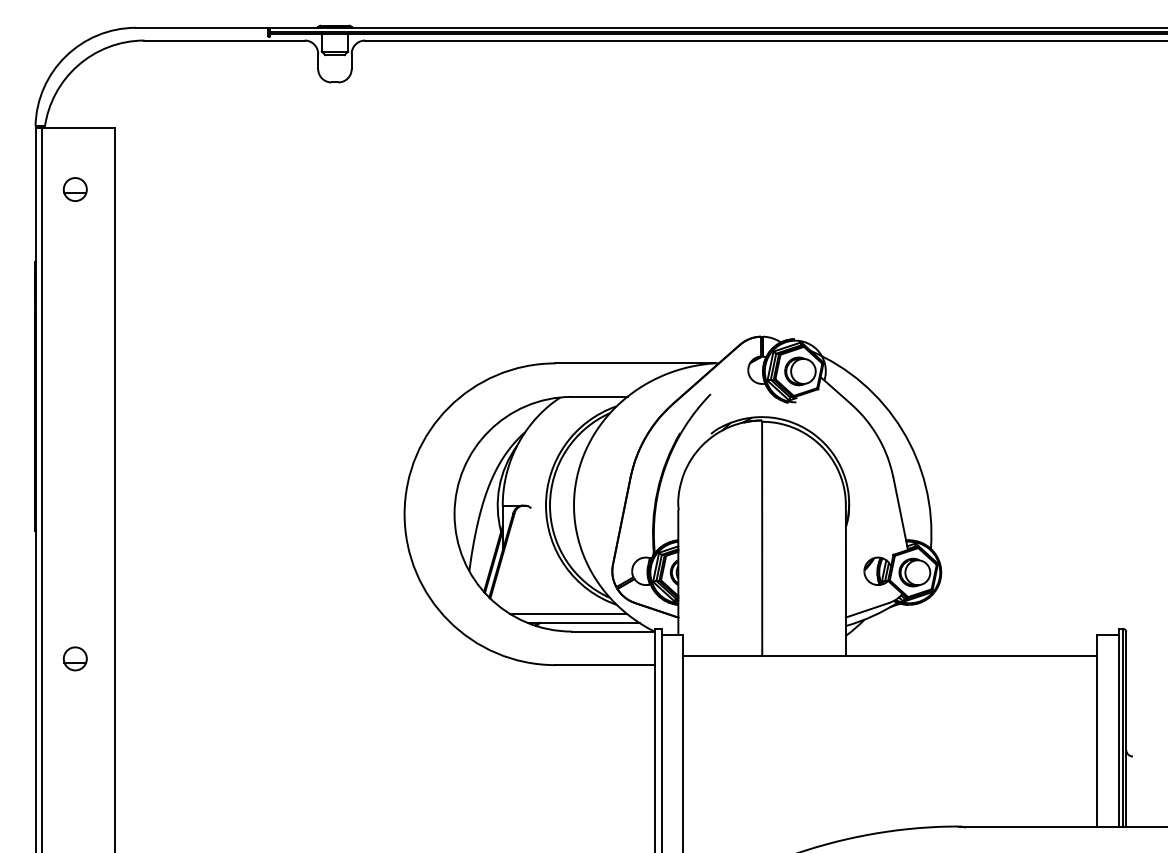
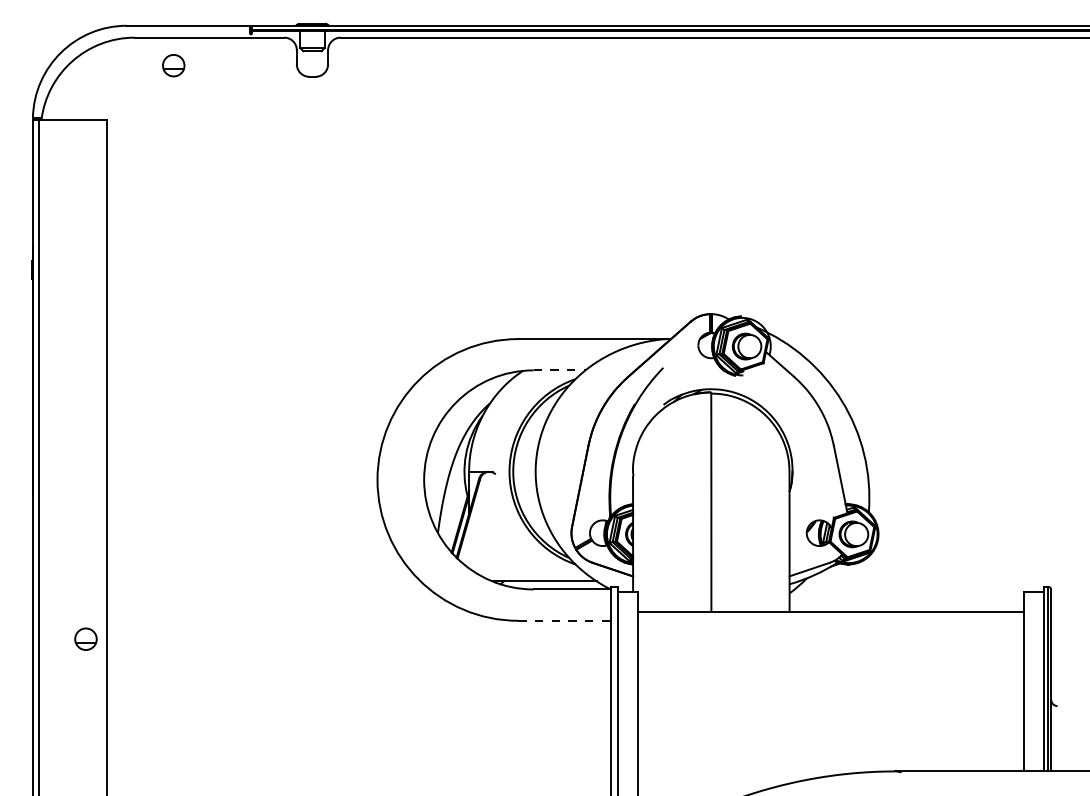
part: (74, 189) -> (172, 65), moved
line: (599, 396) -> (559, 369), solid -> dashed
line: (567, 613) -> (529, 572), removed
part: (74, 658) -> (85, 638), moved
line: (604, 665) -> (564, 621), solid -> dashed

